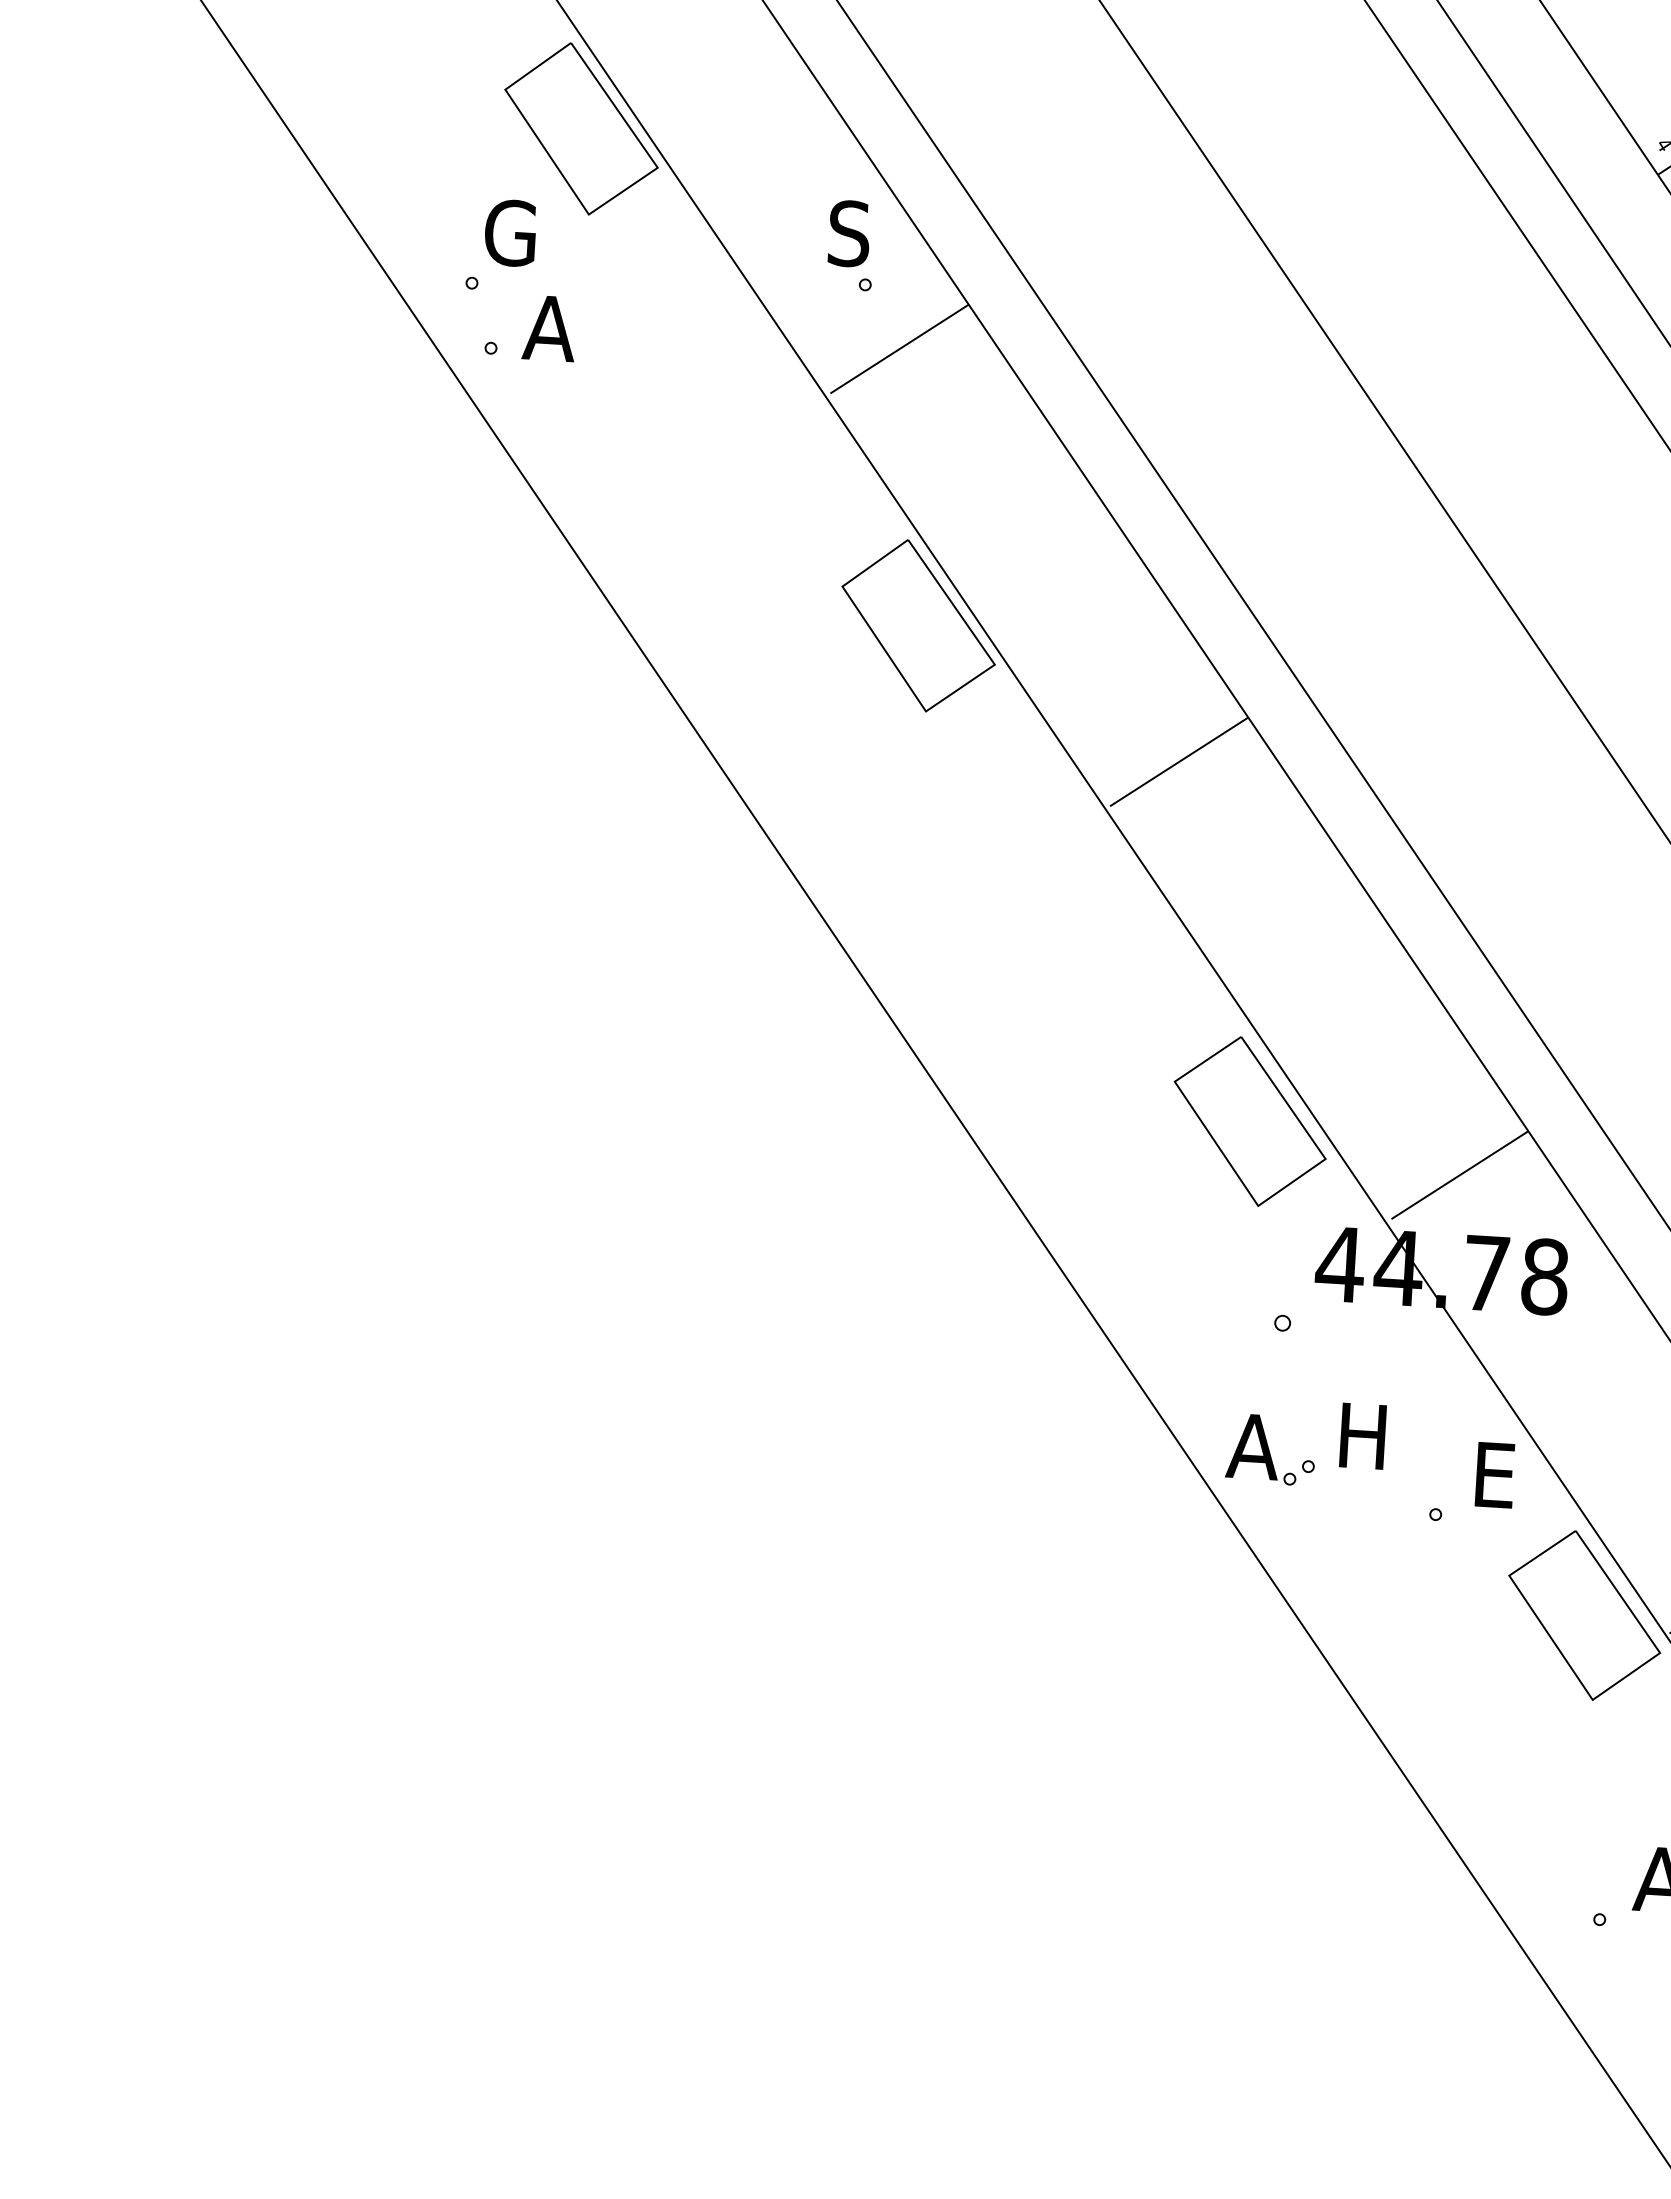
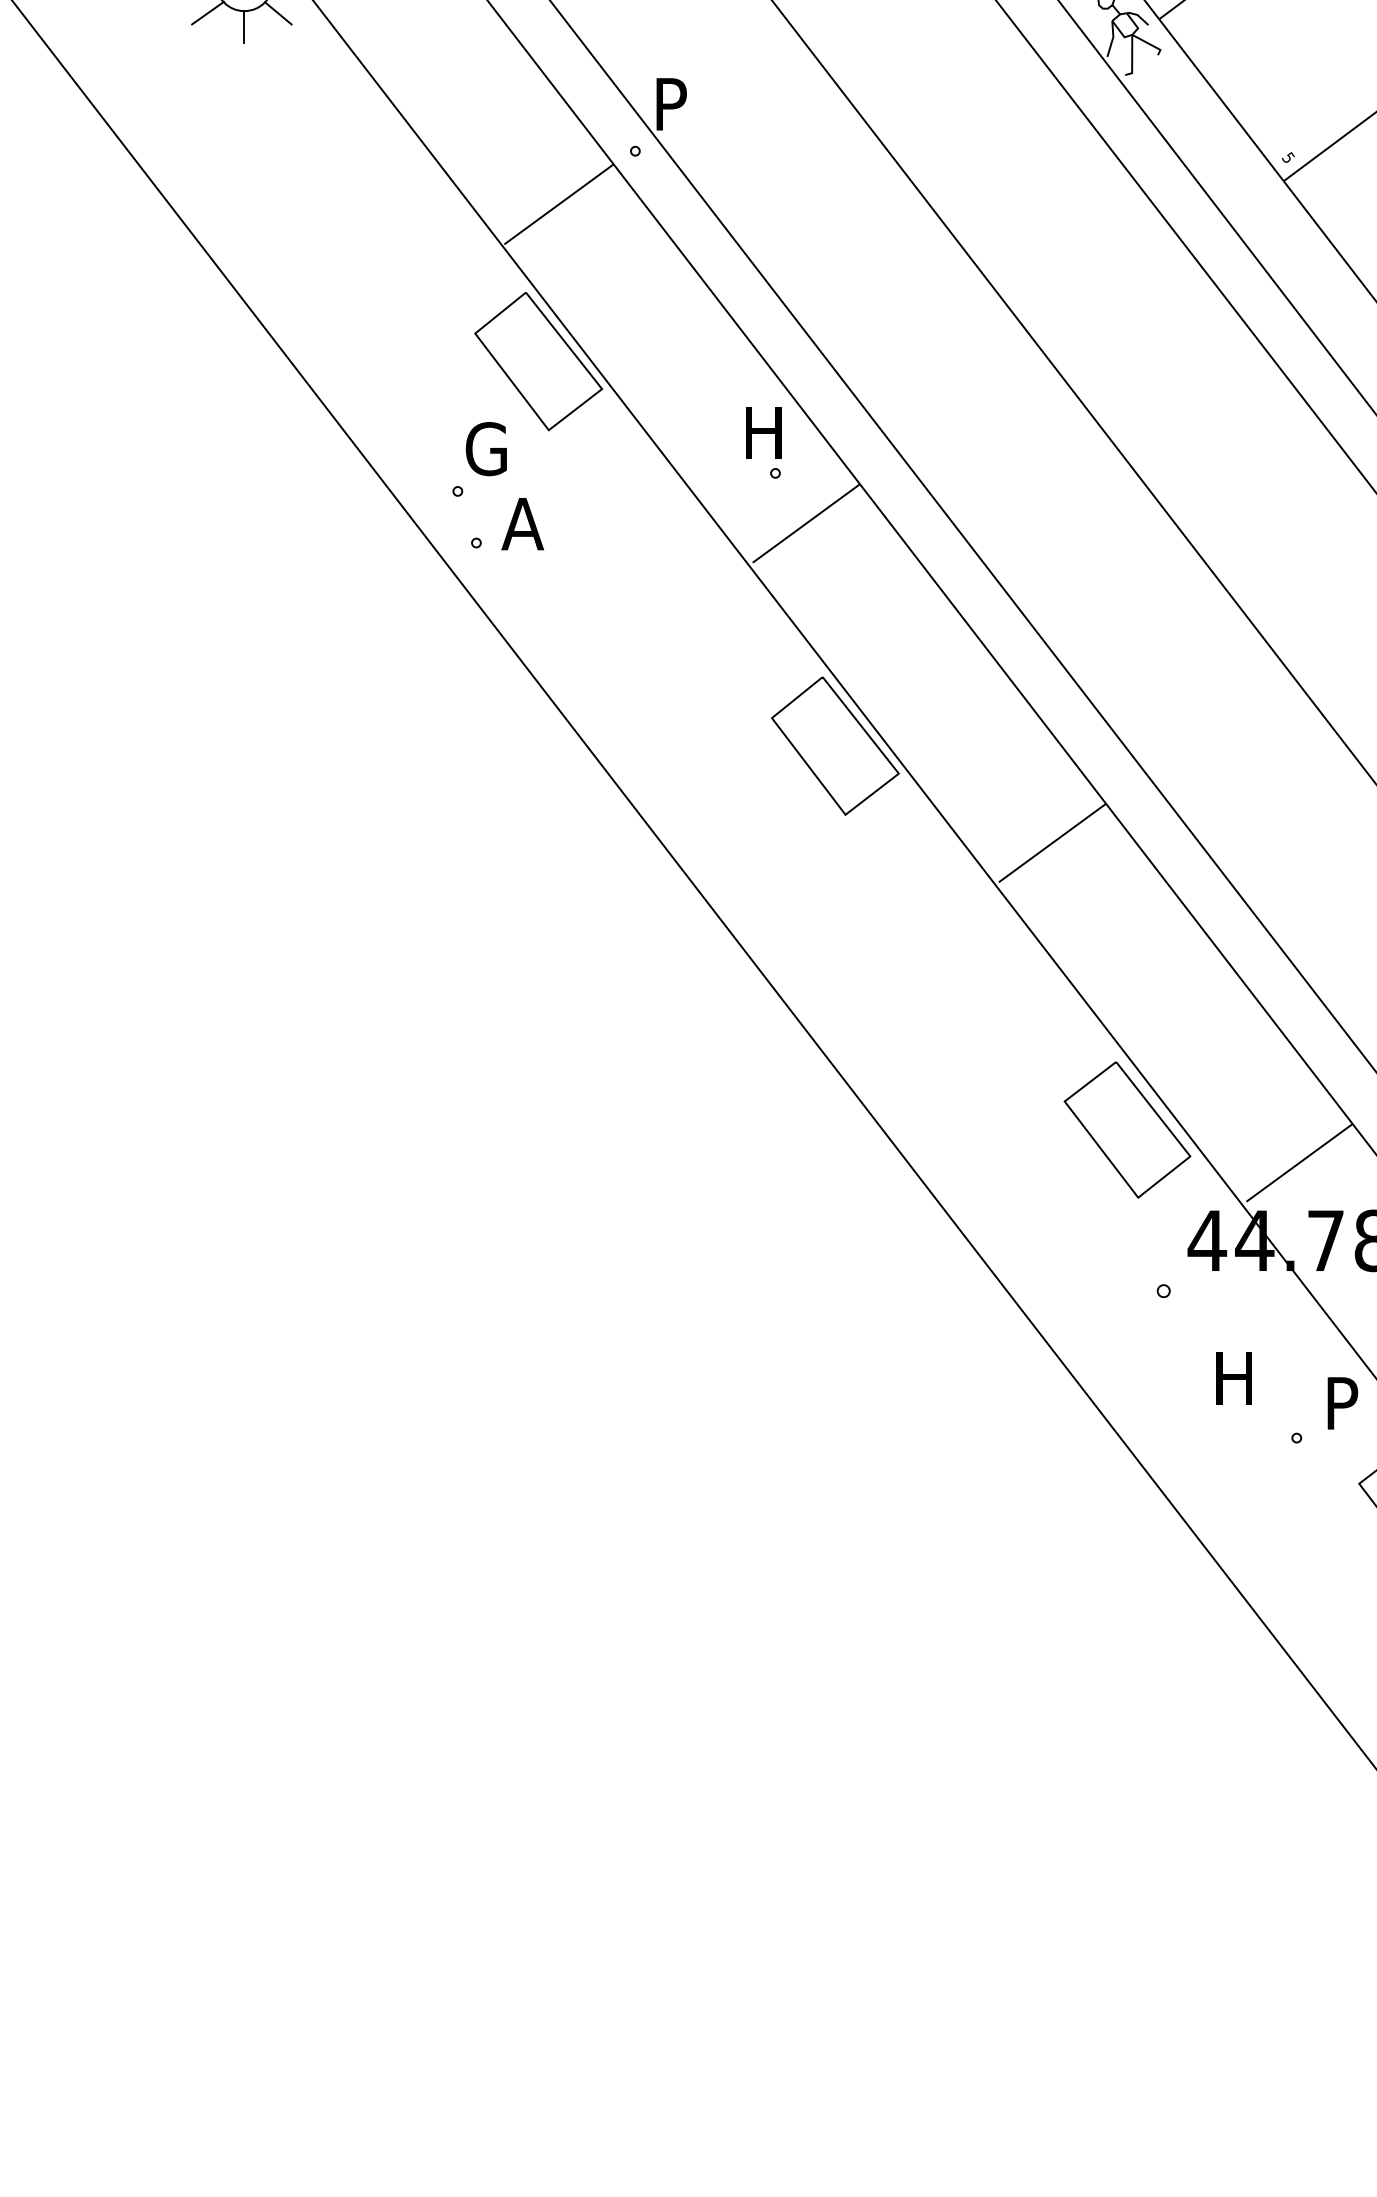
text: (852, 233) -> (762, 432), S -> H
part: (1270, 1449) -> (1160, 1393), removed
text: (1494, 1475) -> (1342, 1403), E -> P

